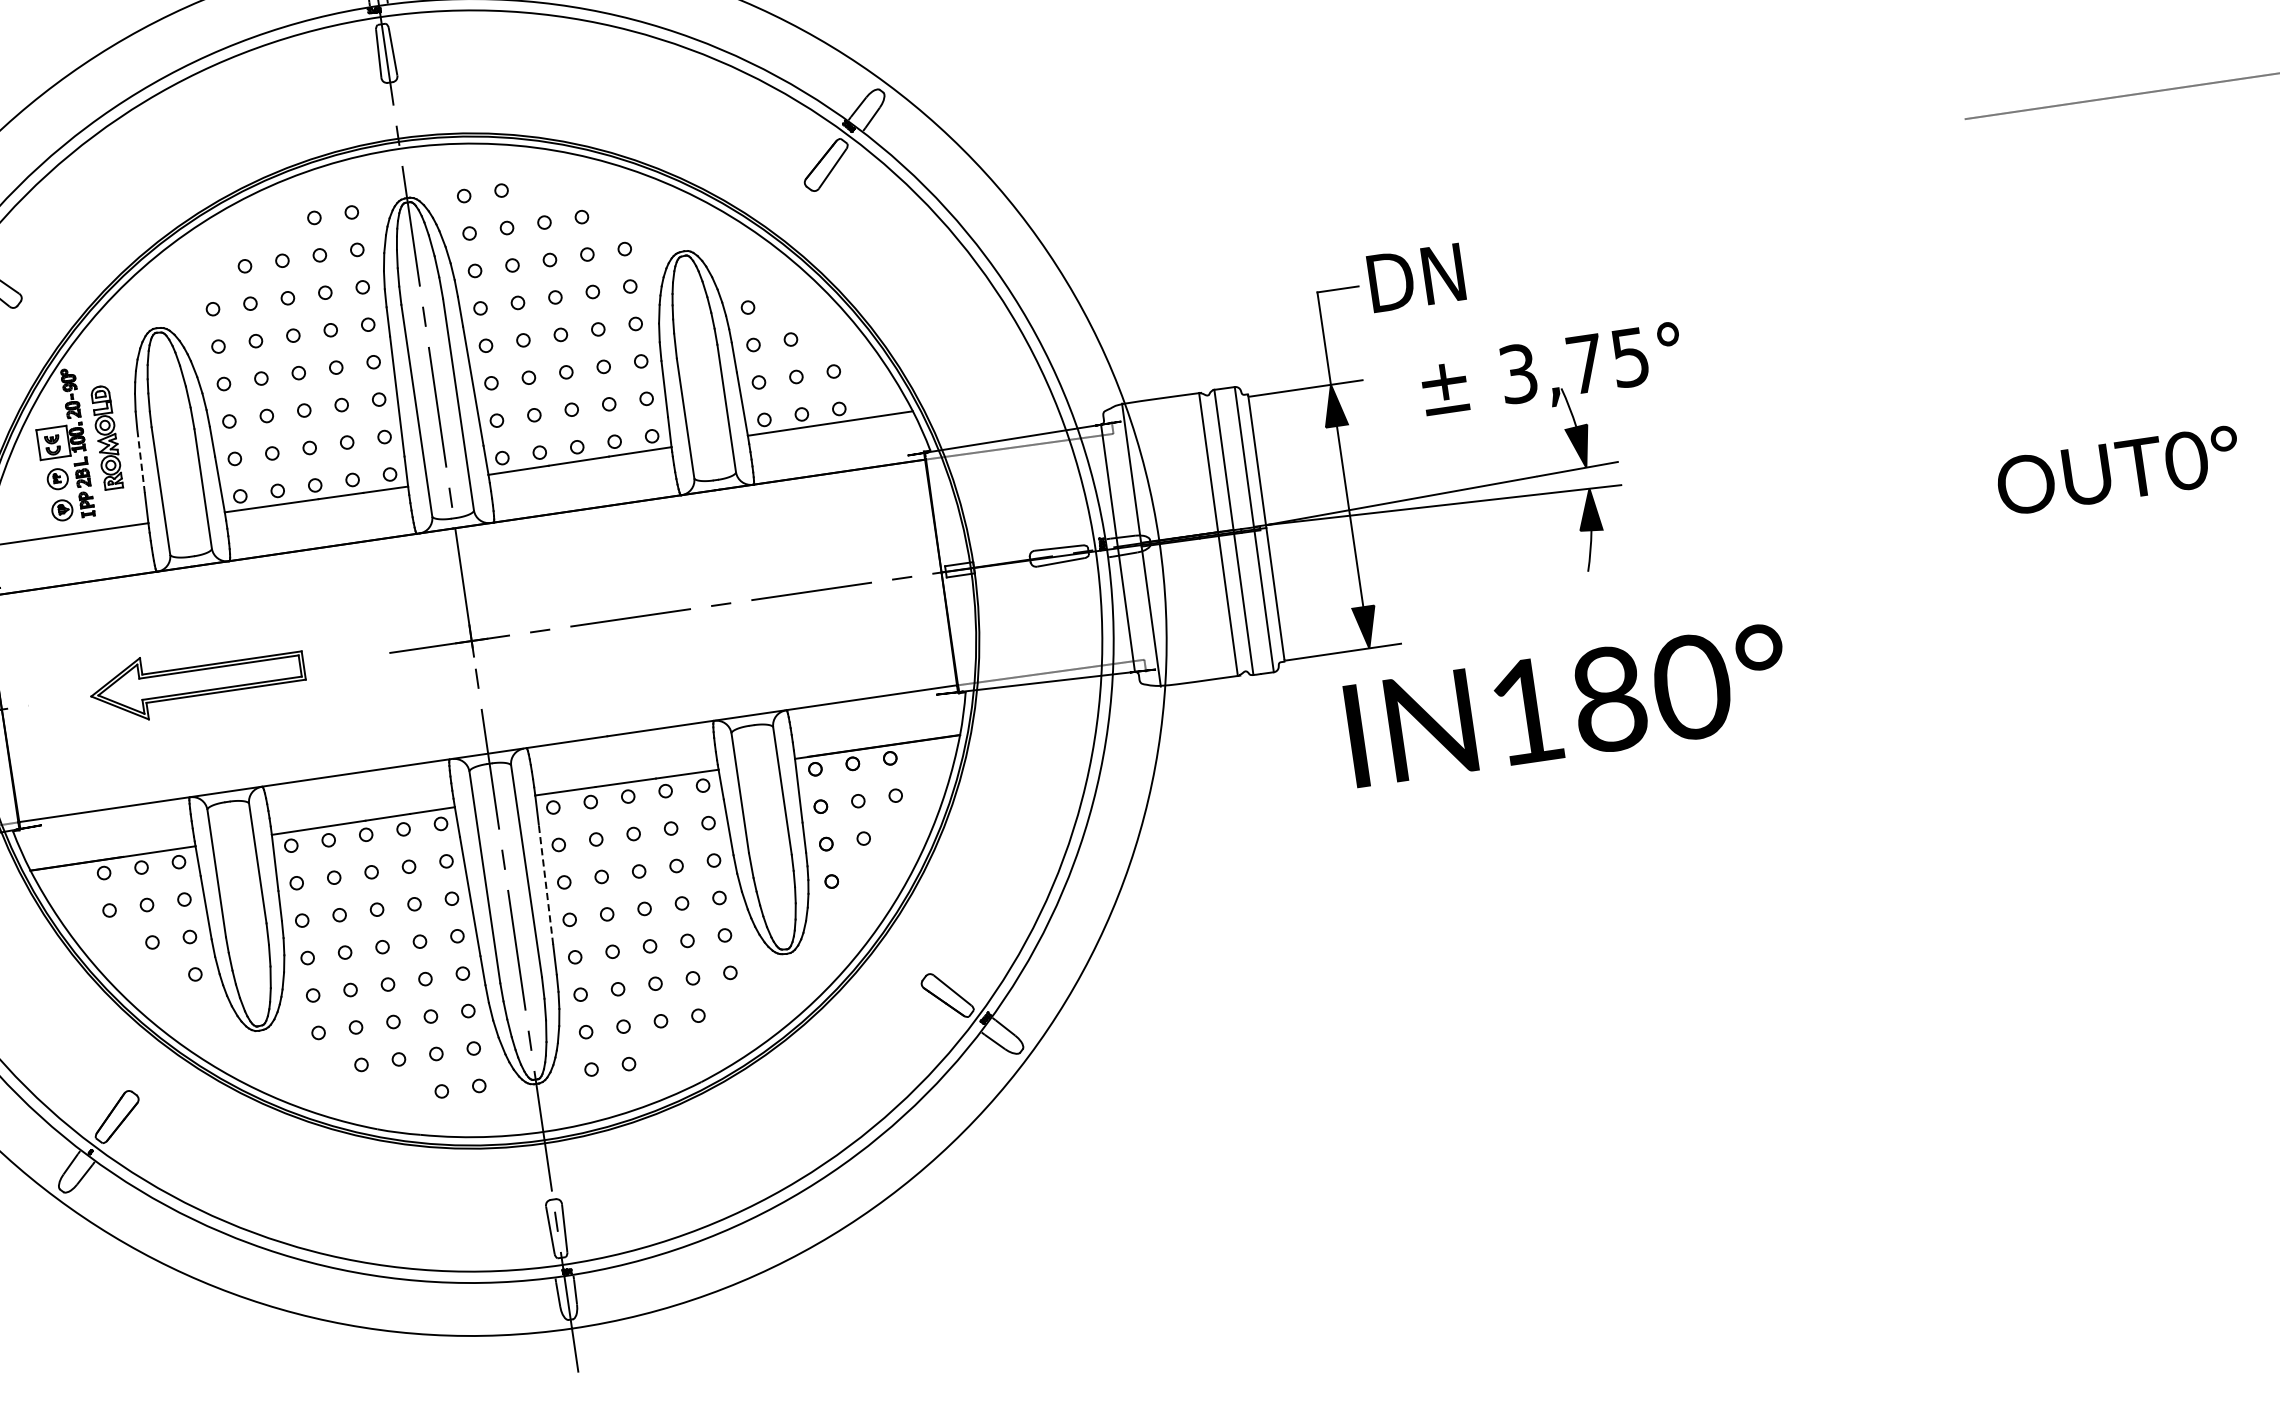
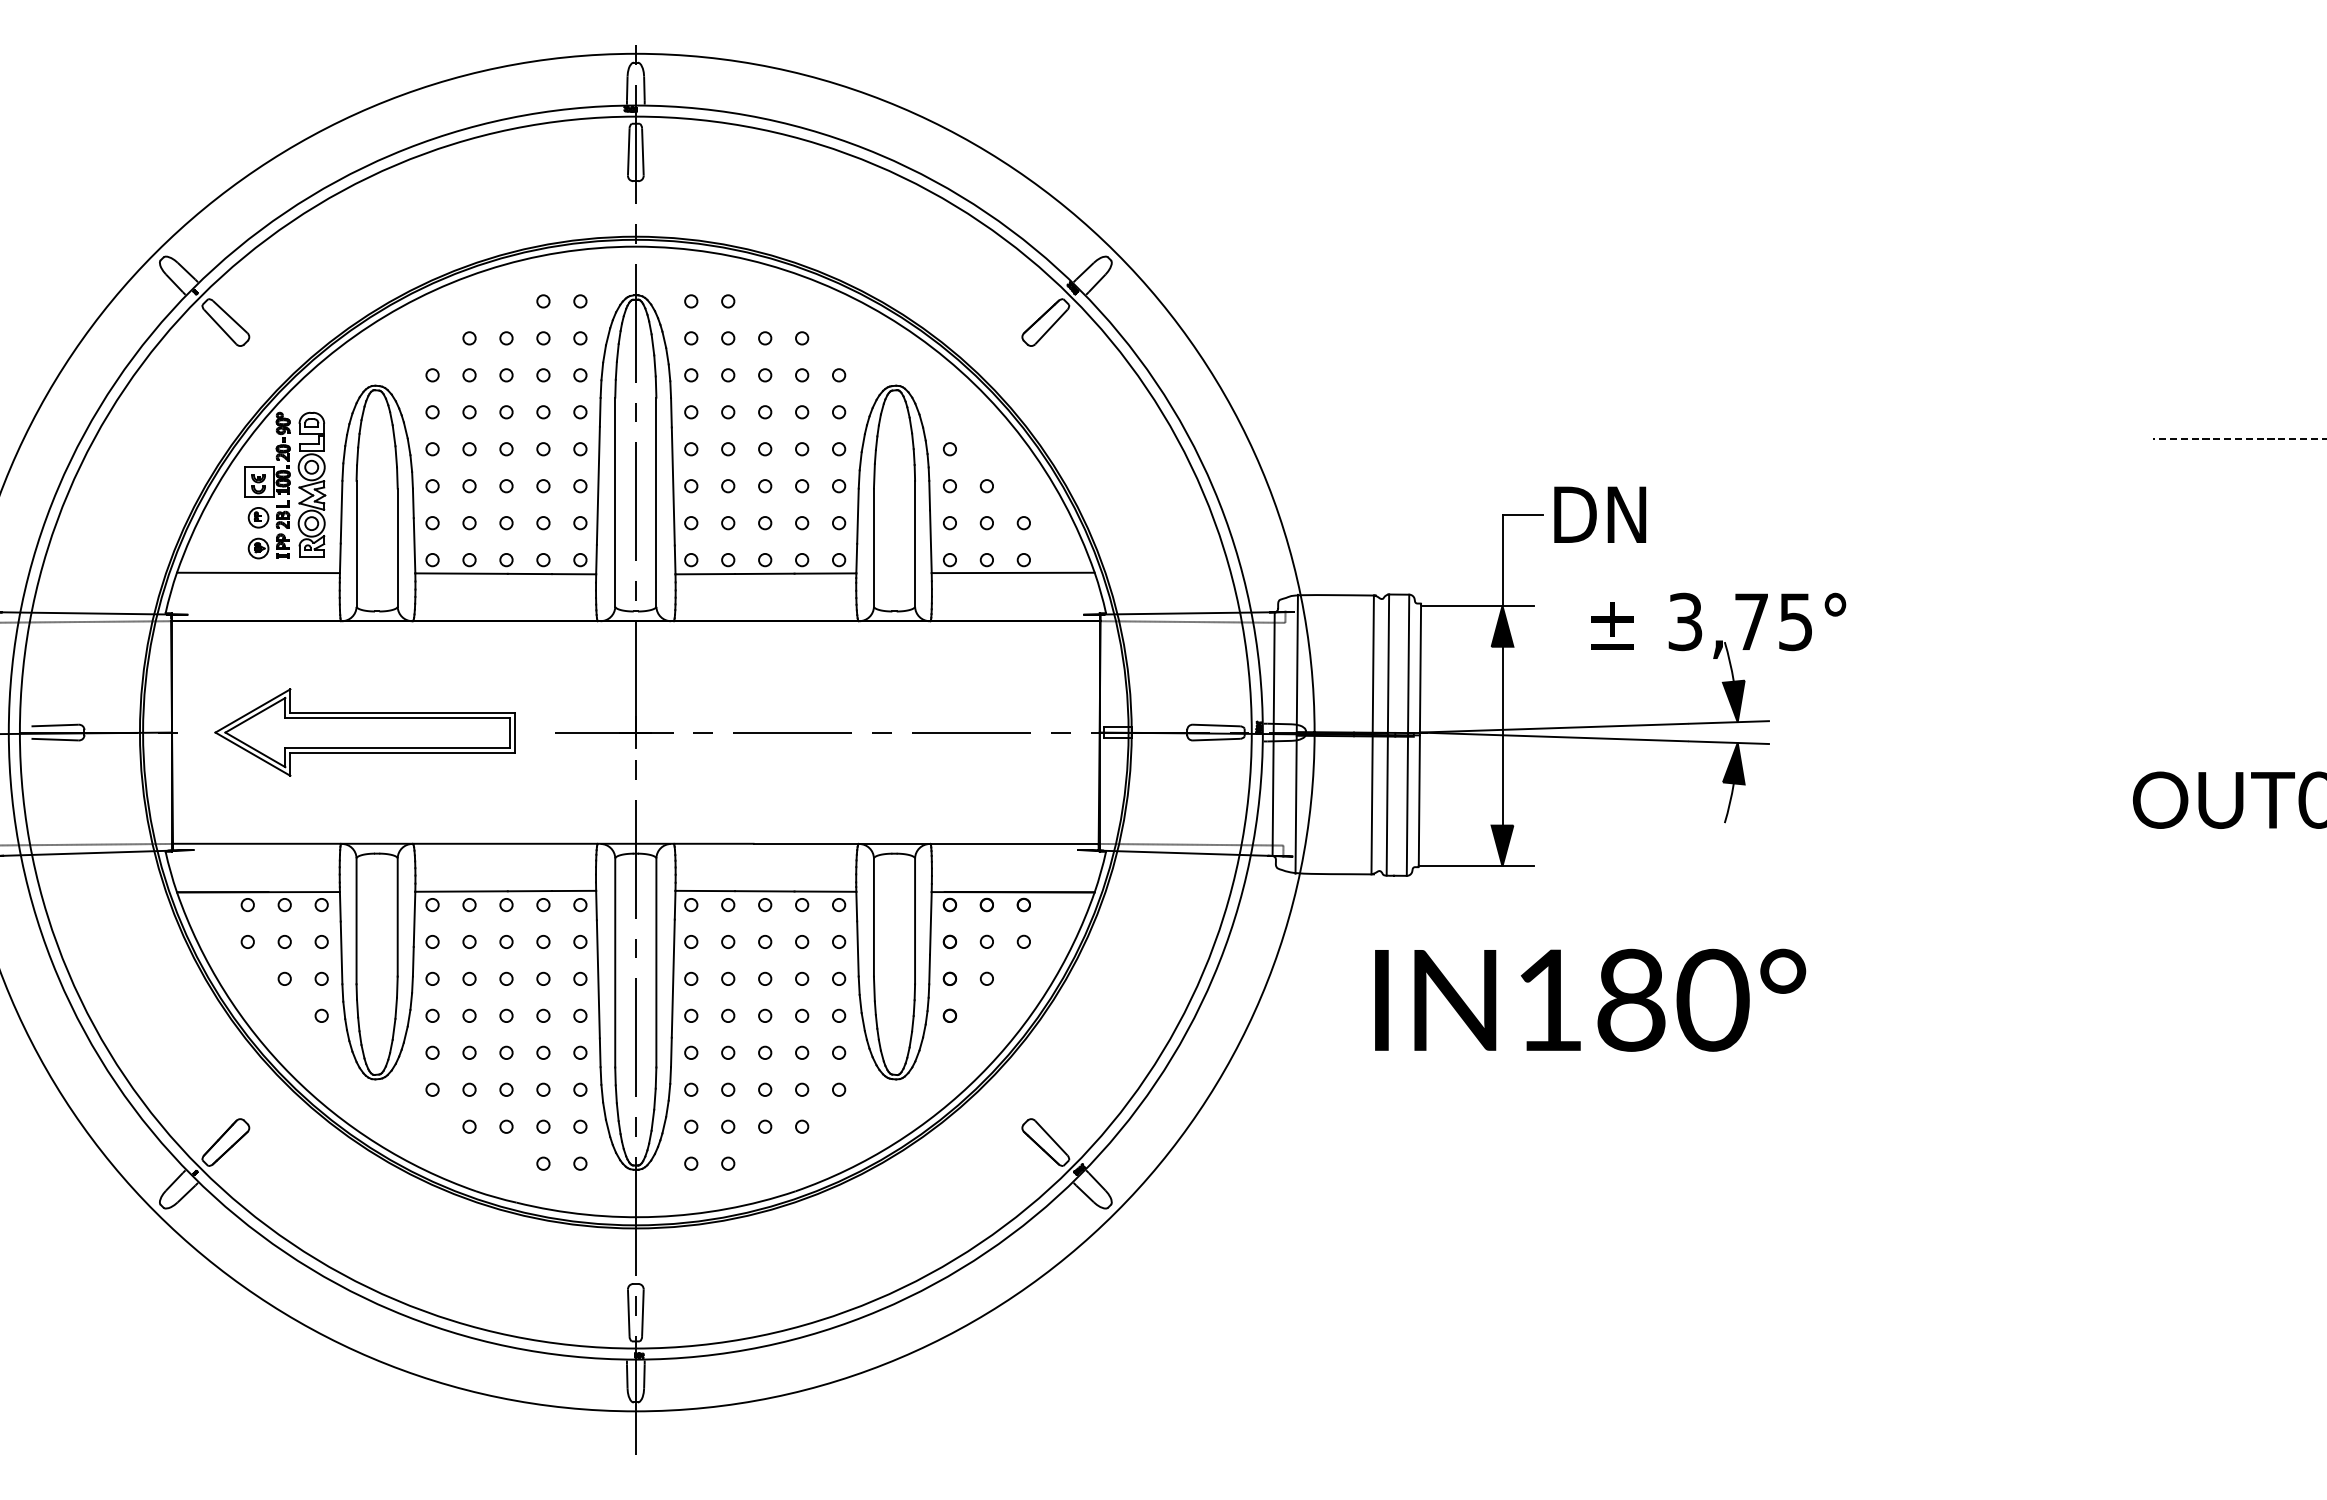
part: (106, 437) -> (311, 484), size x1.43
line: (140, 460) -> (341, 511), dashed -> solid
part: (196, 681) -> (364, 732), size x1.43
text: (1567, 704) -> (1590, 999), moved
line: (546, 884) -> (673, 978), dashed -> solid

